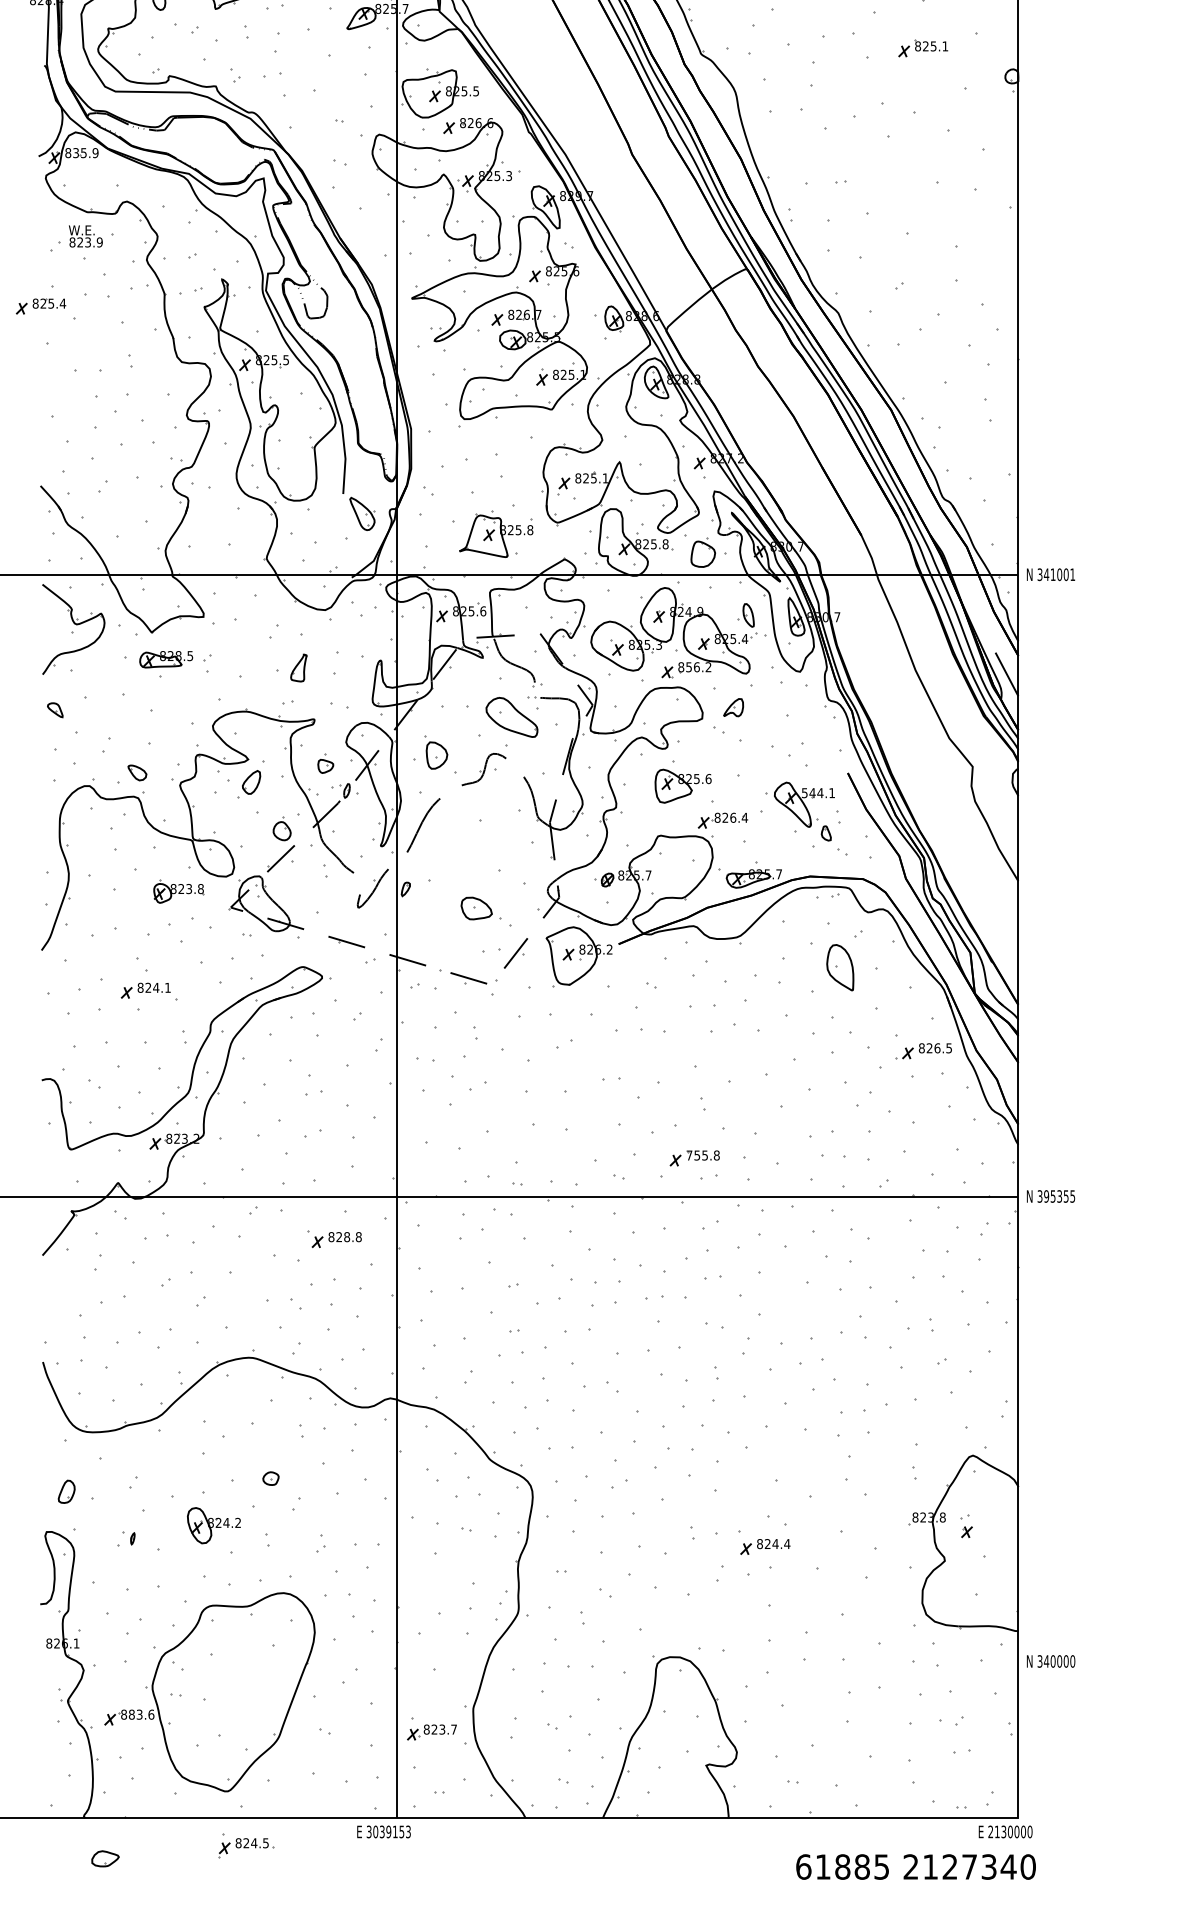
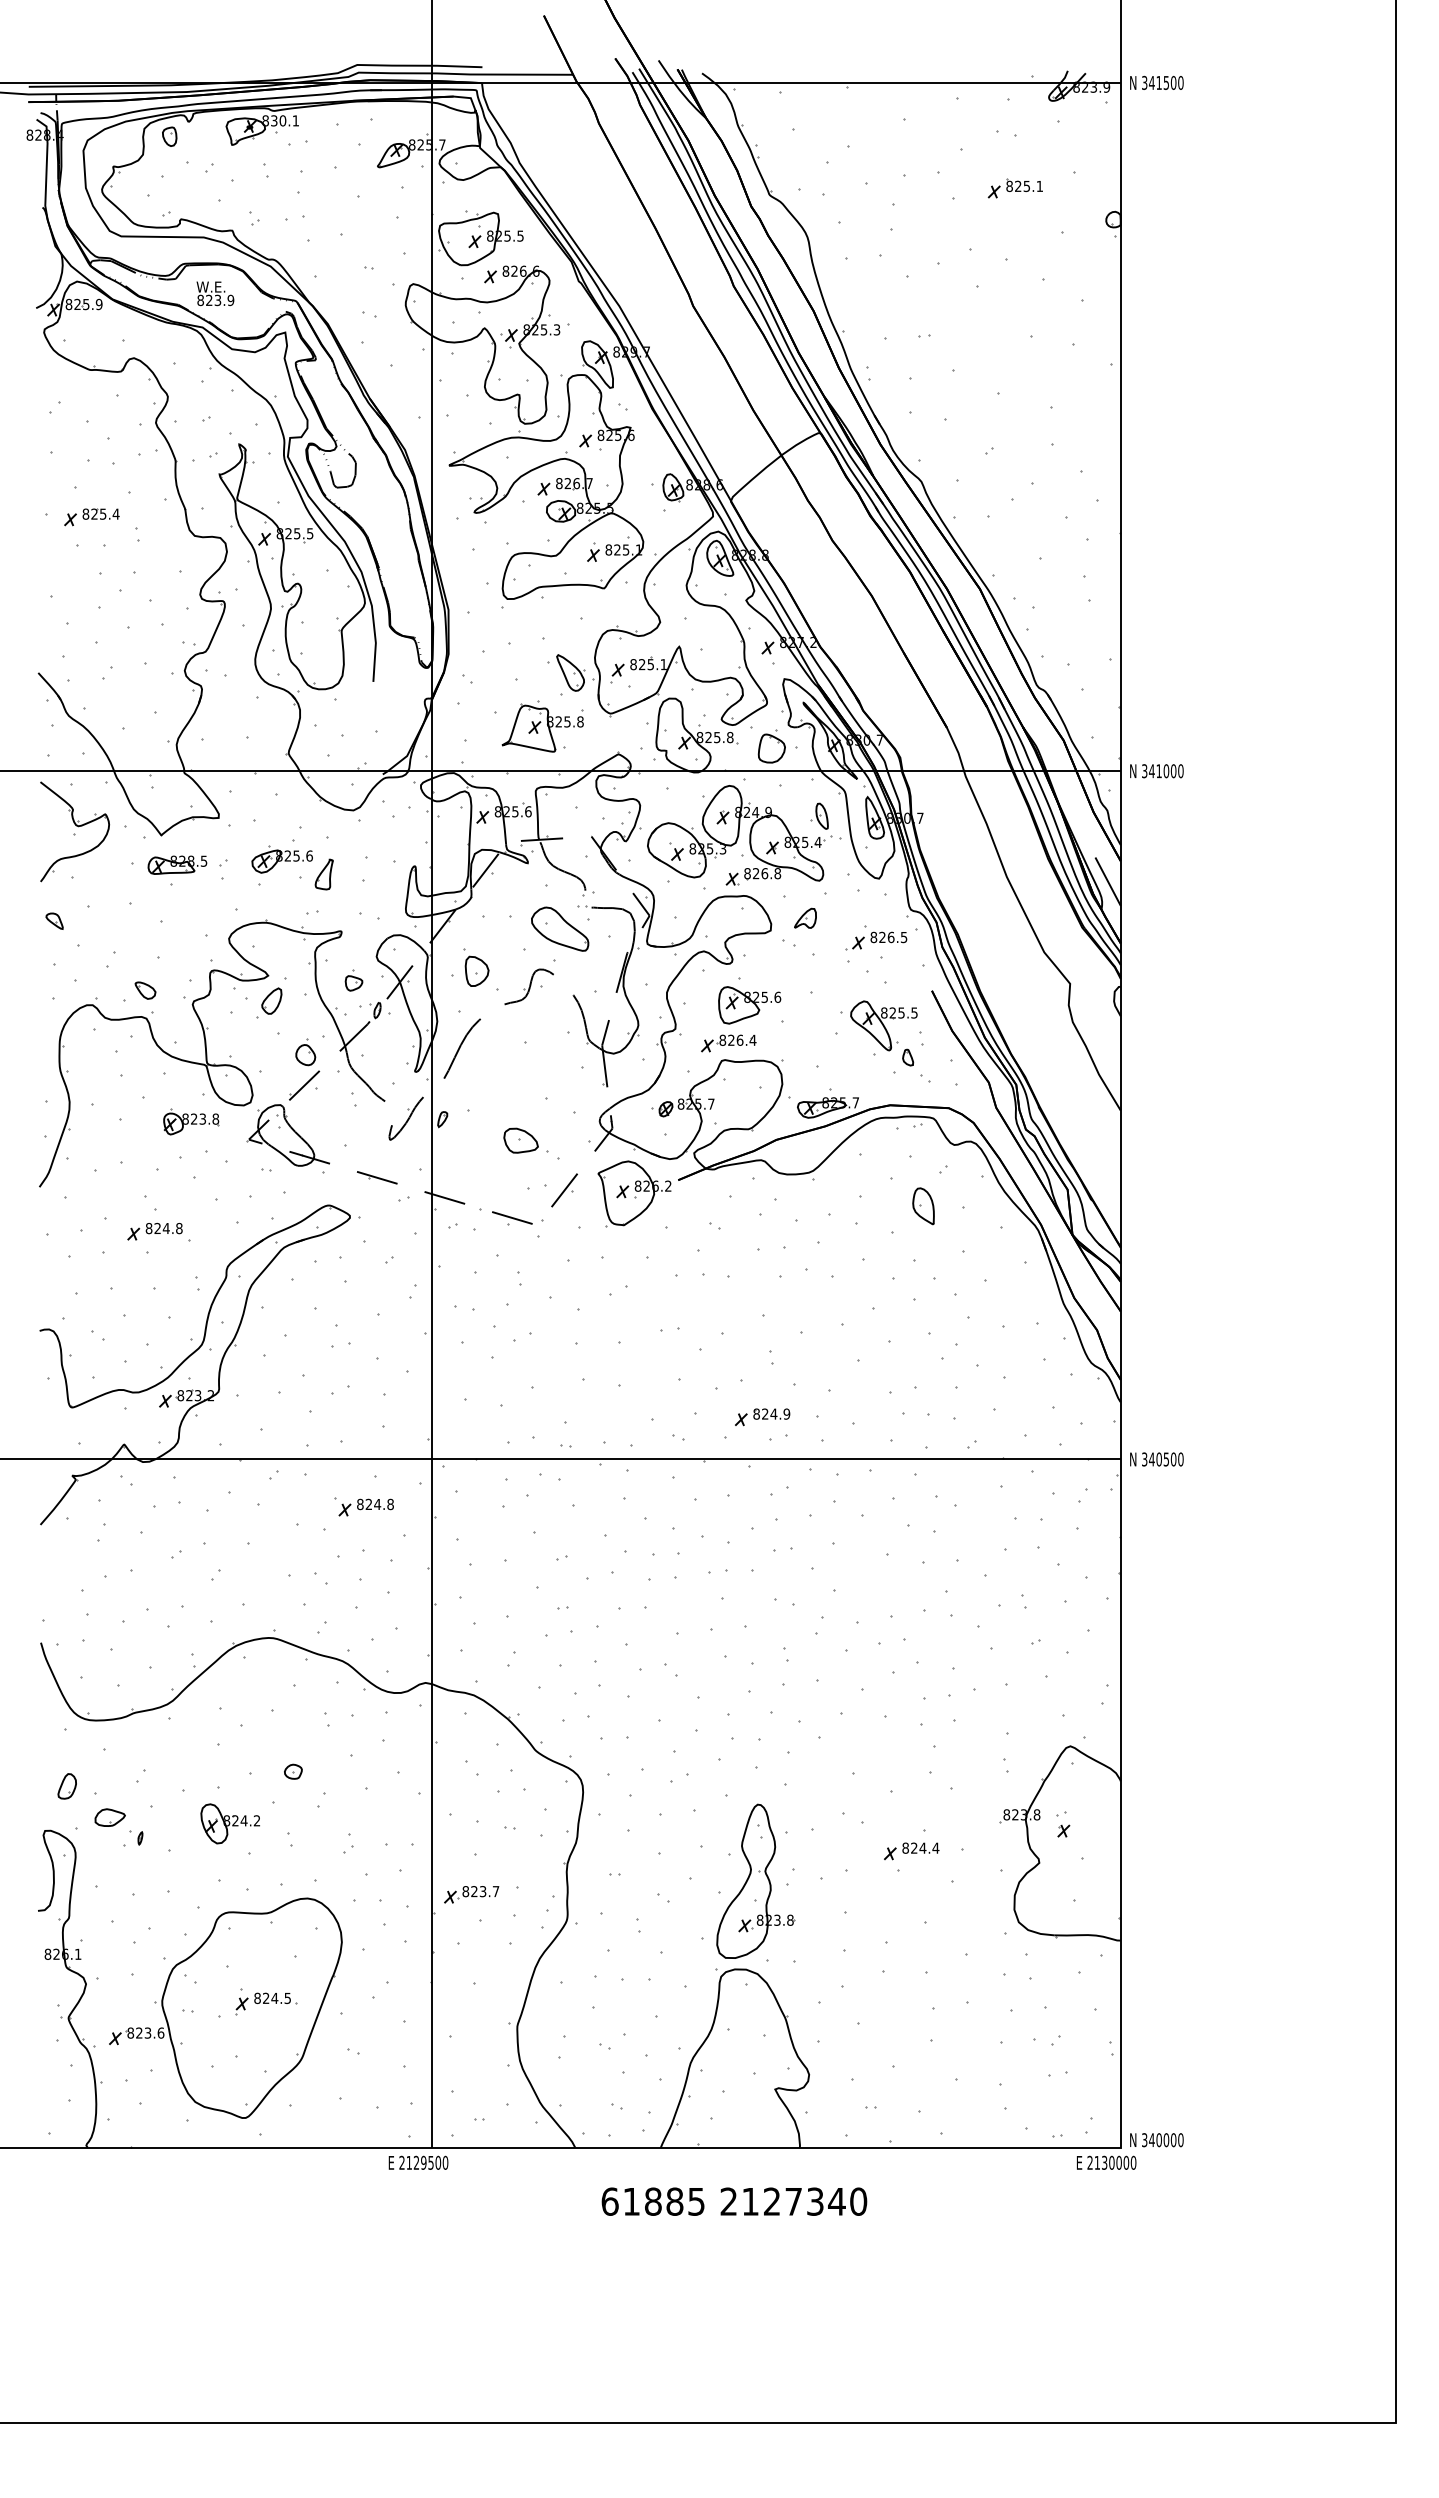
text: (75, 153) -> (77, 304), 835.9 -> 825.9
text: (85, 236) -> (215, 293), moved
part: (40, 306) -> (91, 517), moved
part: (362, 513) -> (570, 672), moved
text: (1072, 574) -> (1180, 771), 341001 -> 341000
part: (260, 654) -> (281, 859), added
text: (699, 667) -> (767, 873), 856.2 -> 826.8
text: (818, 792) -> (899, 1012), 544.1 -> 825.5
part: (722, 820) -> (728, 1043), moved
part: (840, 967) -> (923, 1206), size x0.71
text: (168, 987) -> (179, 1228), 824.1 -> 824.8
part: (924, 1051) -> (876, 940), moved
text: (702, 1154) -> (771, 1413), 755.8 -> 824.9
text: (1059, 1196) -> (1166, 1459), 395355 -> 340500
text: (346, 1237) -> (377, 1504), 828.8 -> 824.8
part: (765, 1547) -> (911, 1851), moved
part: (688, 1576) -> (755, 1880), added
text: (1050, 1661) -> (1156, 2140), moved
text: (131, 1714) -> (139, 2032), 883.6 -> 823.6
part: (431, 1732) -> (471, 1894), moved
text: (388, 1831) -> (423, 2162), 3039153 -> 2129500
part: (246, 1846) -> (266, 2001), moved
part: (104, 1858) -> (109, 1817), moved
text: (916, 1866) -> (734, 2201), moved

